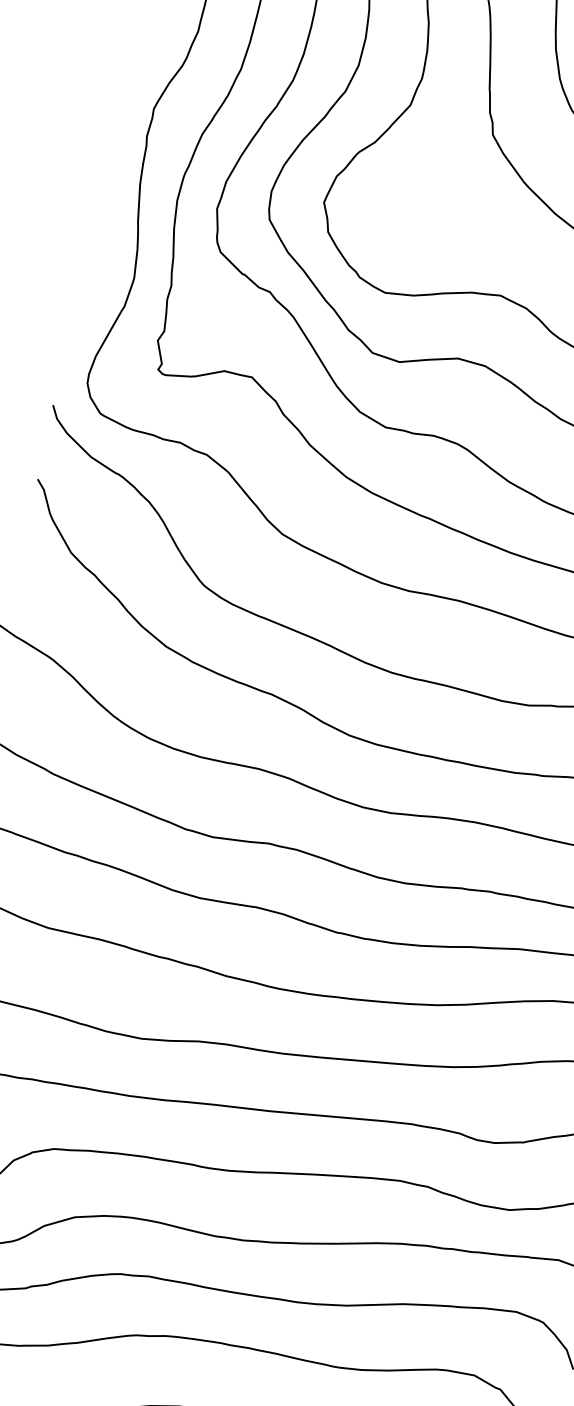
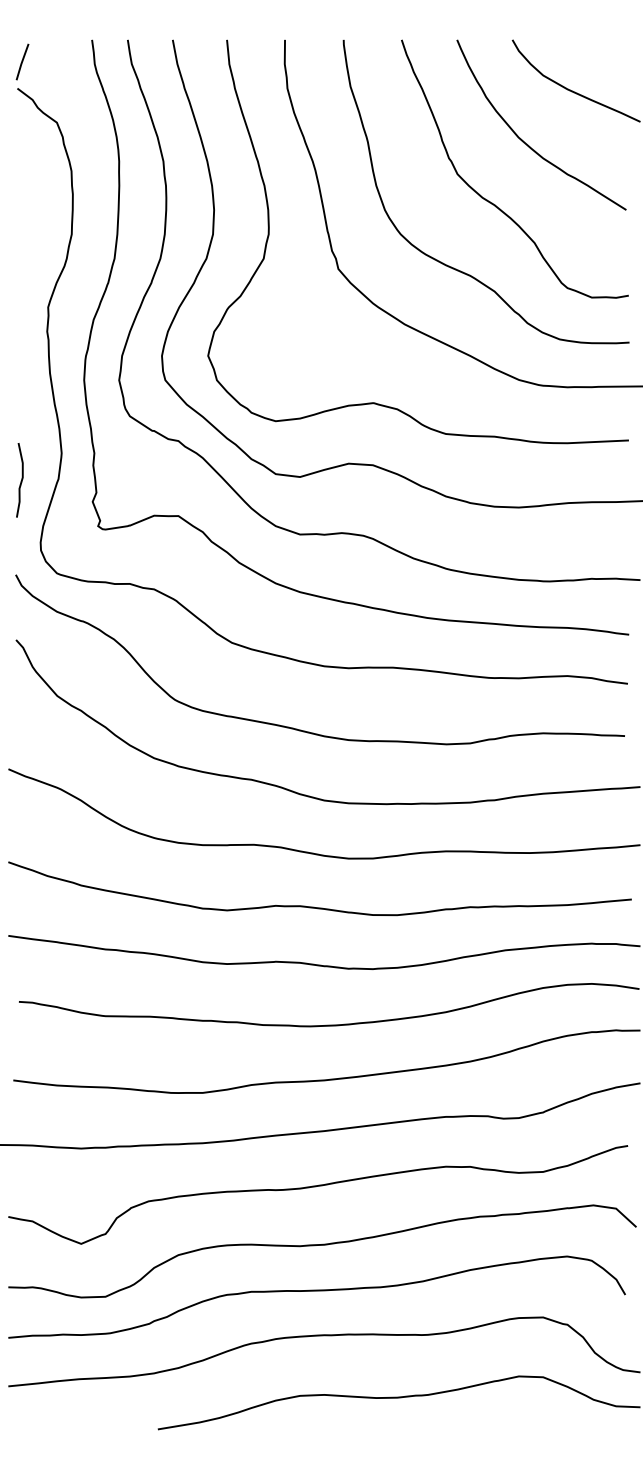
curve: (80, 300) -> (20, 481), added

